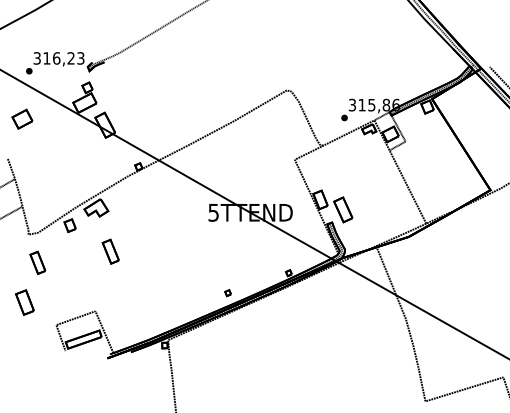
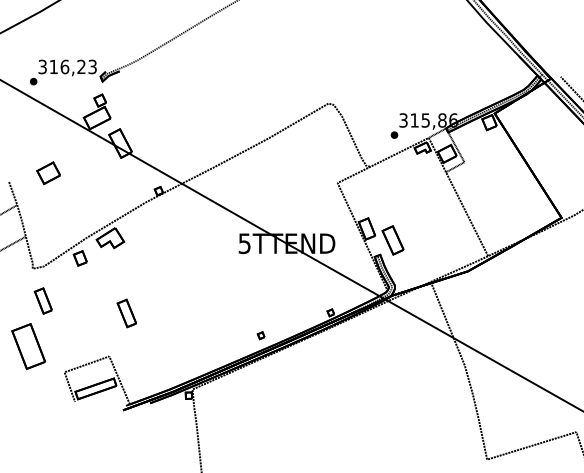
part: (22, 118) -> (48, 172), moved
part: (110, 251) -> (126, 313), moved
part: (24, 302) -> (28, 346), size x1.6

